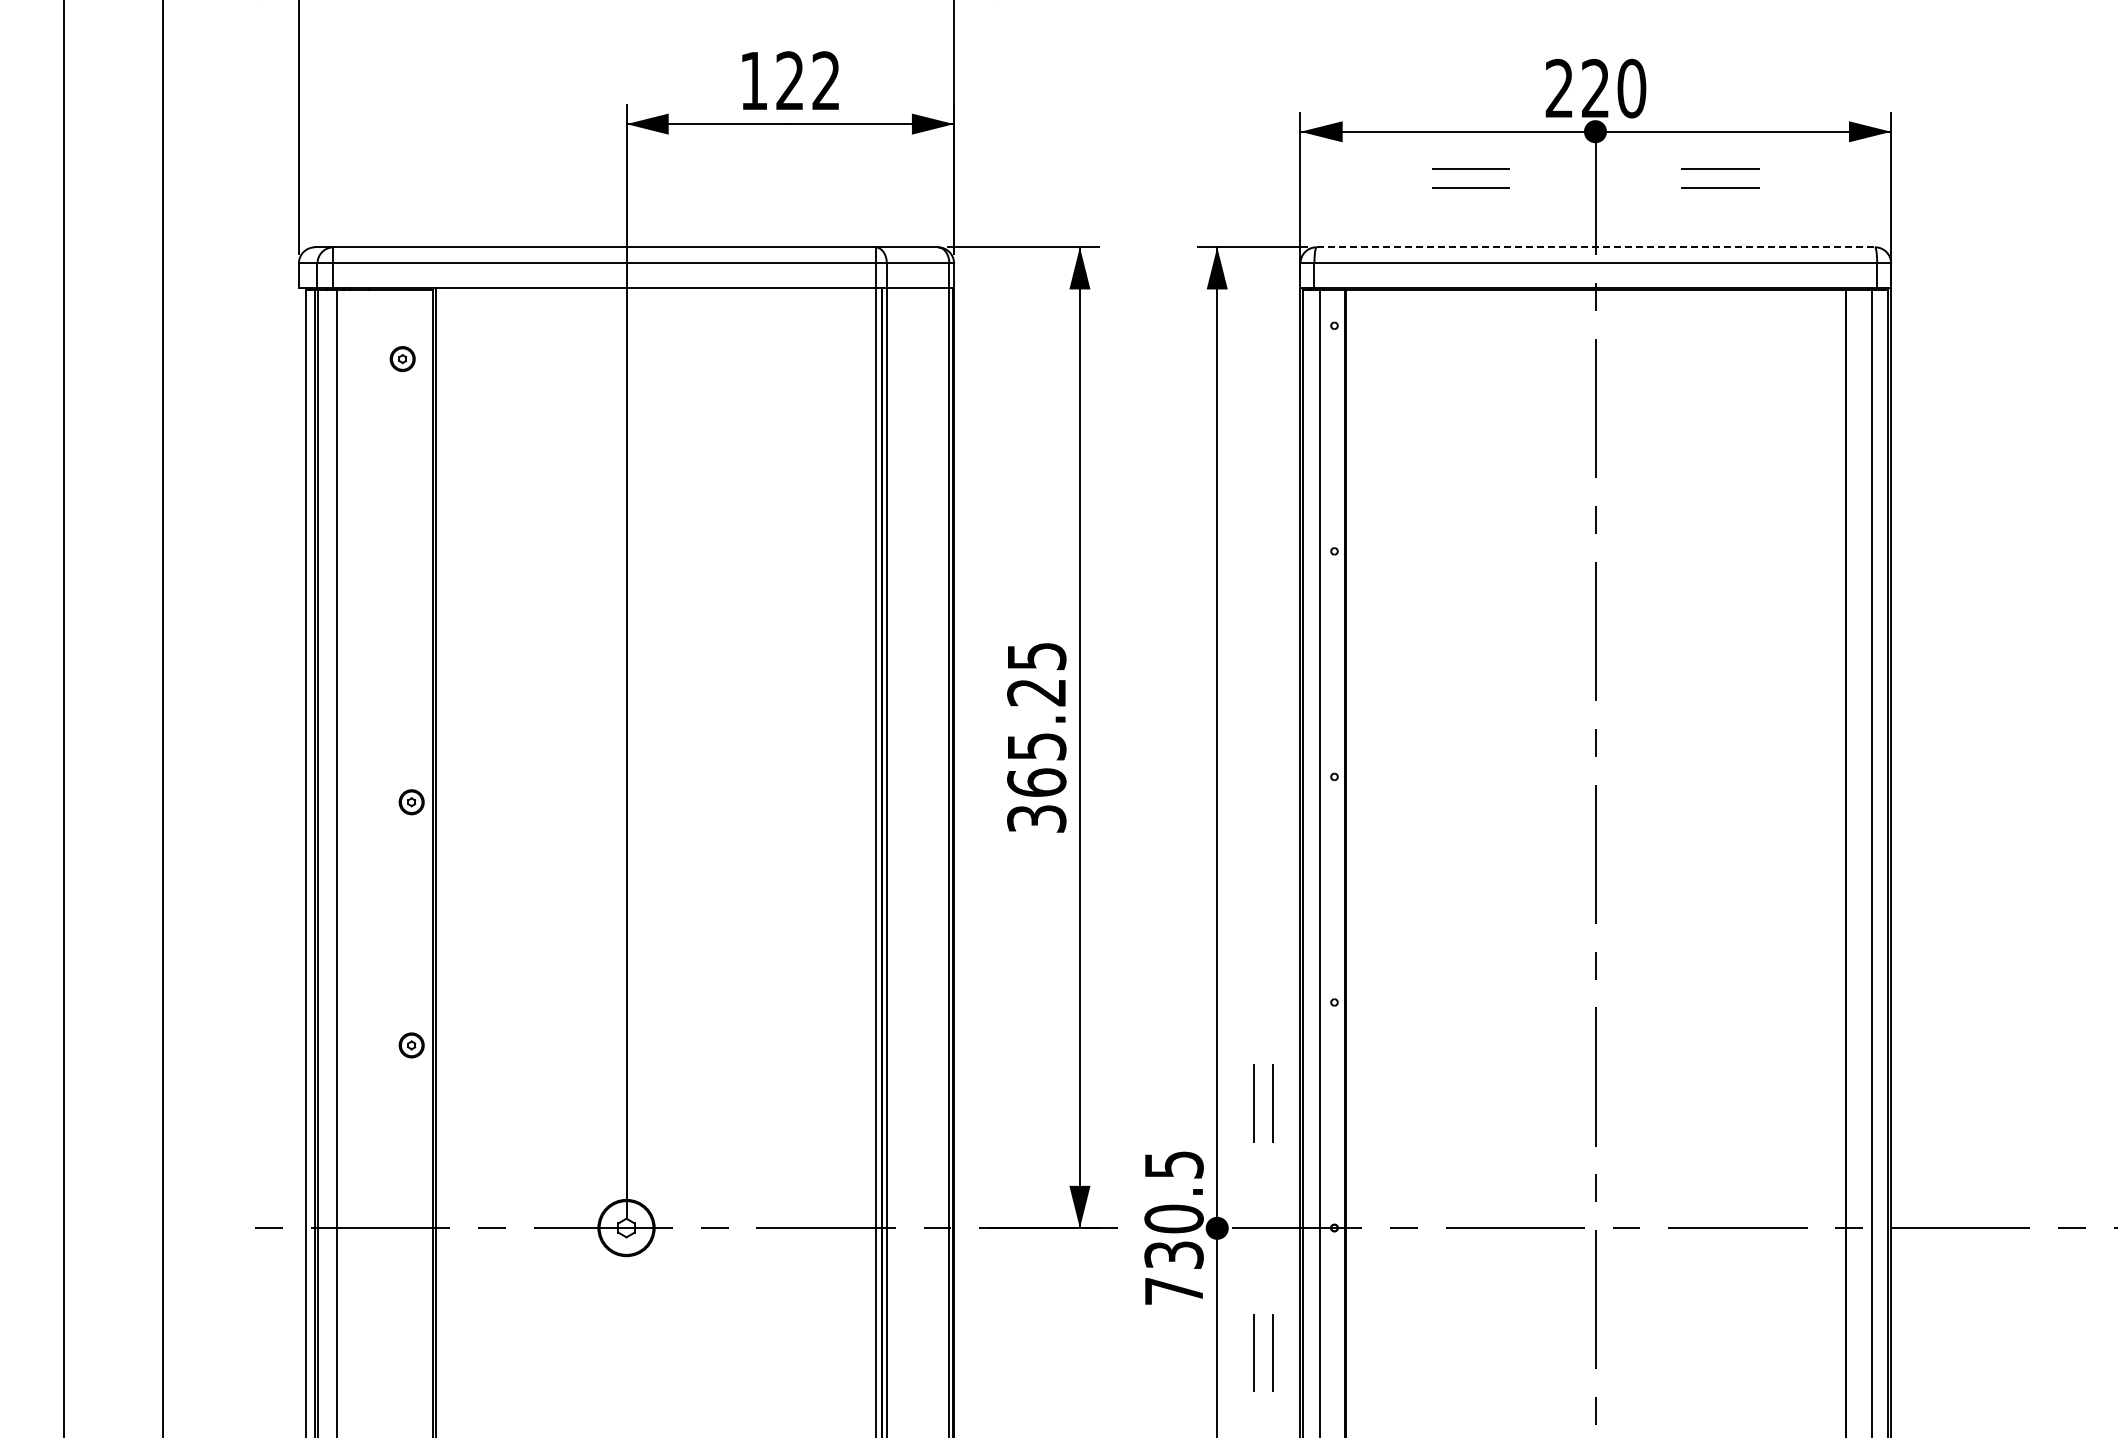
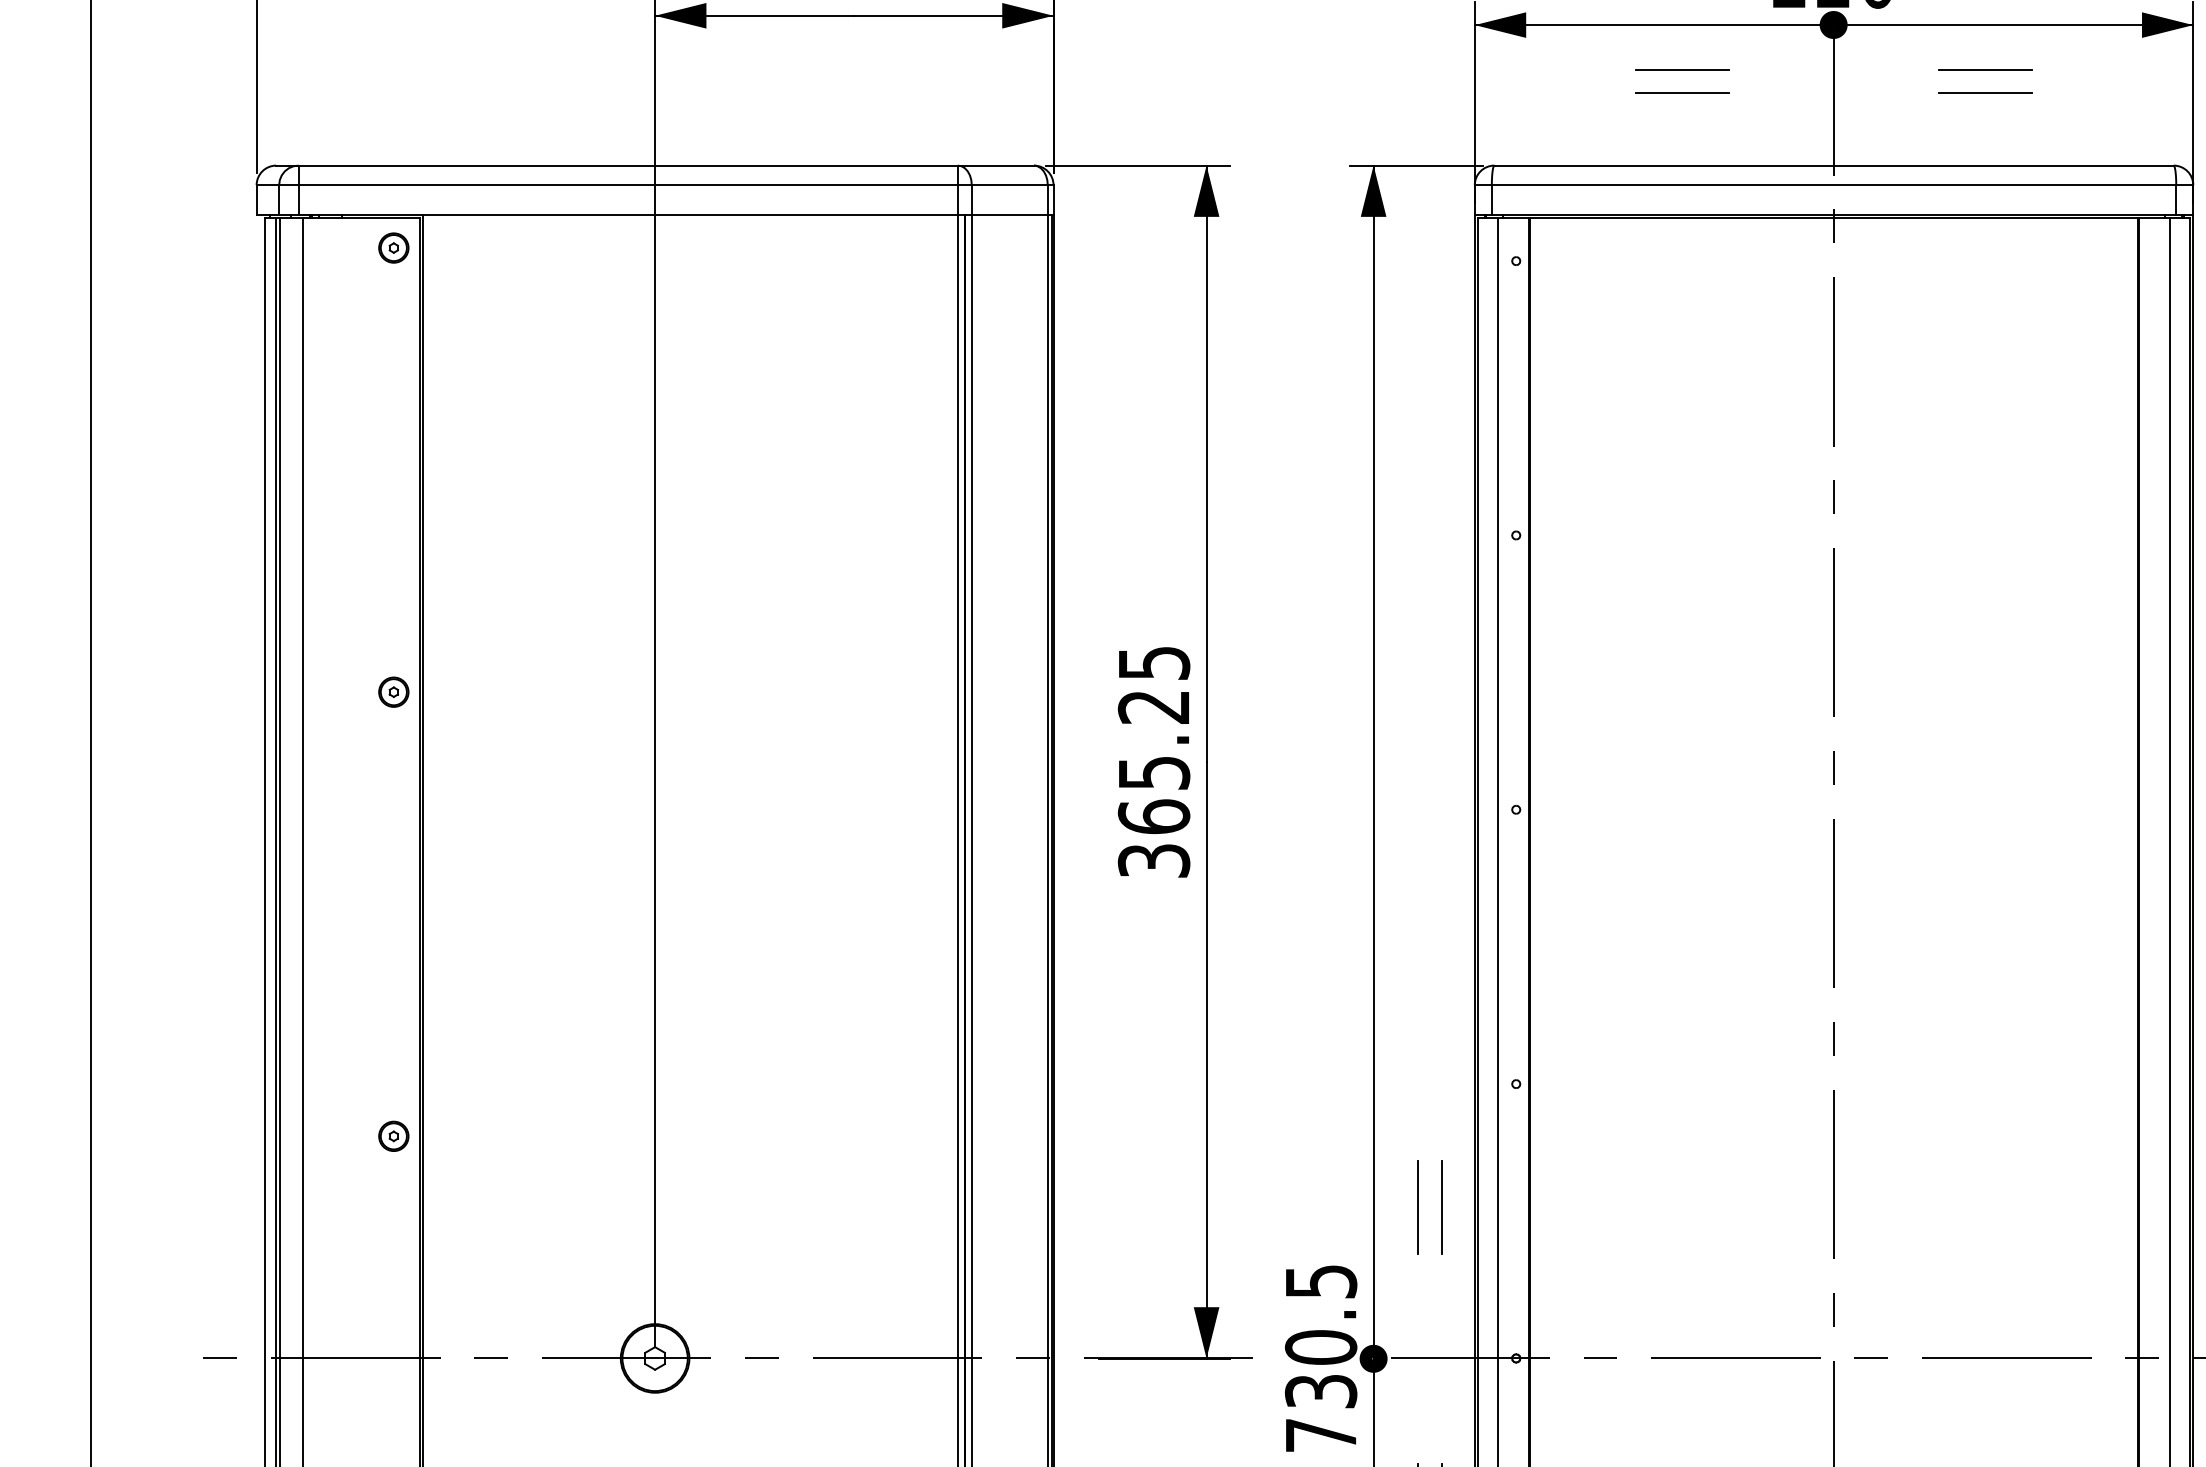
line: (1596, 247) -> (1834, 165), dashed -> solid
part: (402, 359) -> (393, 248), moved
part: (411, 802) -> (393, 692), moved

